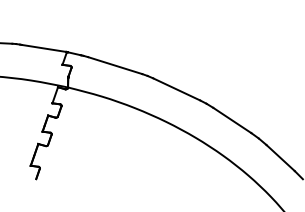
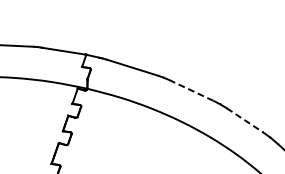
line: (176, 89) -> (191, 90), solid -> dashed
line: (232, 120) -> (245, 120), solid -> dashed

